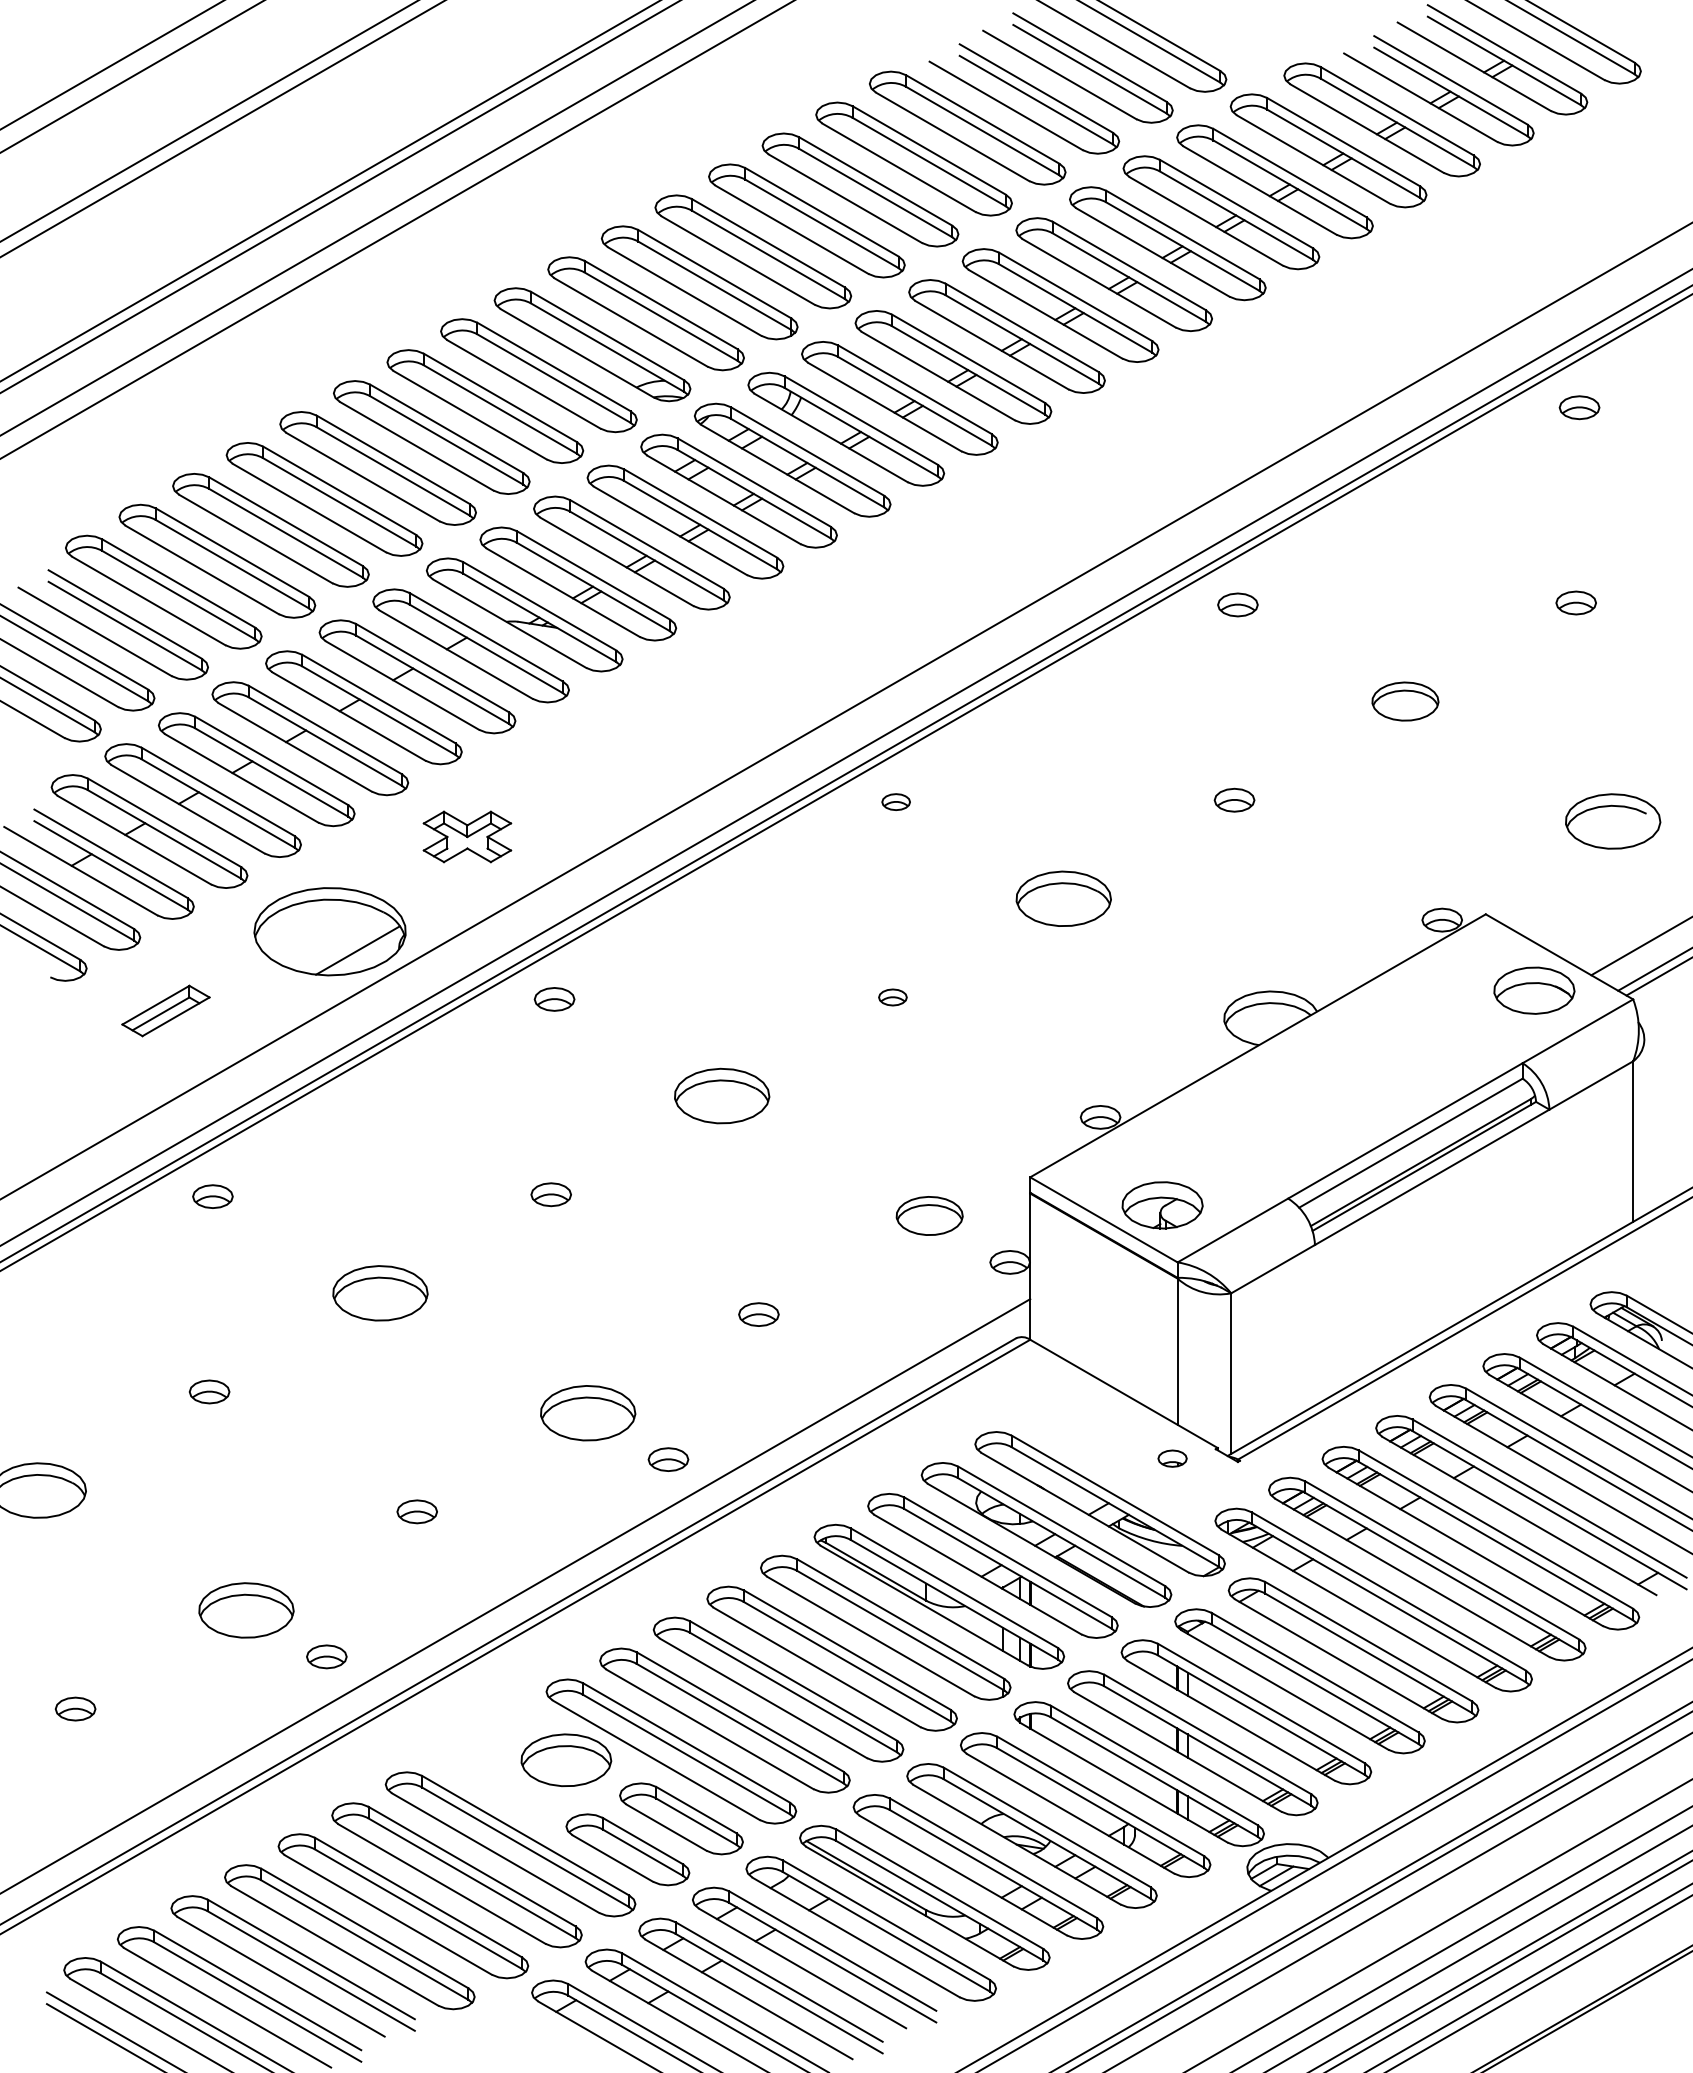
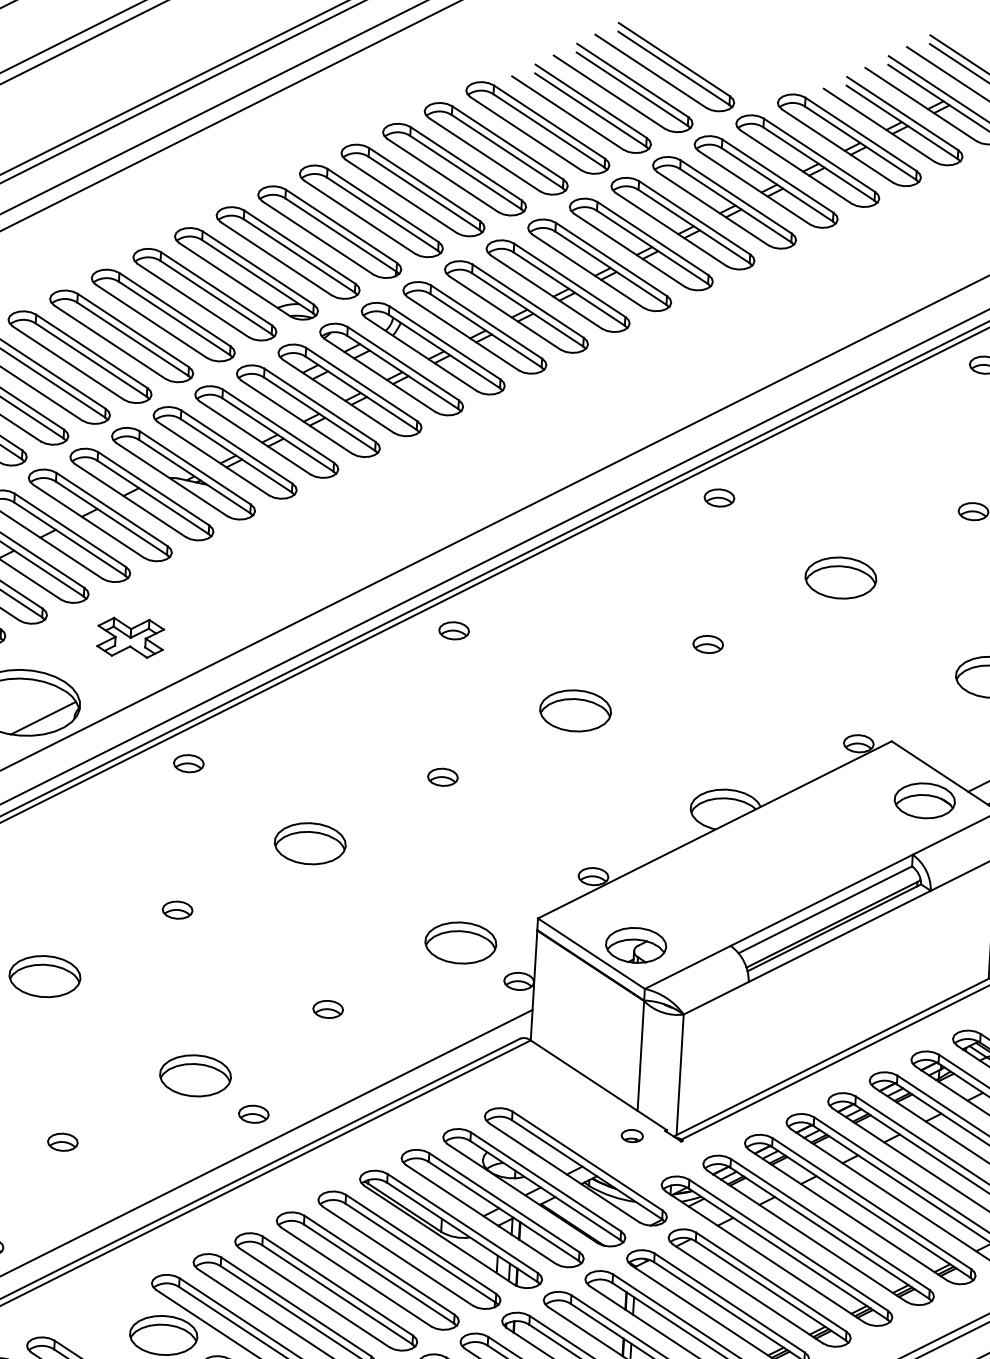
part: (1405, 701) -> (840, 577), size x1.43
part: (895, 801) -> (453, 630), size x1.43
part: (892, 997) -> (442, 777), size x1.43
part: (929, 1215) -> (460, 942), size x1.43

